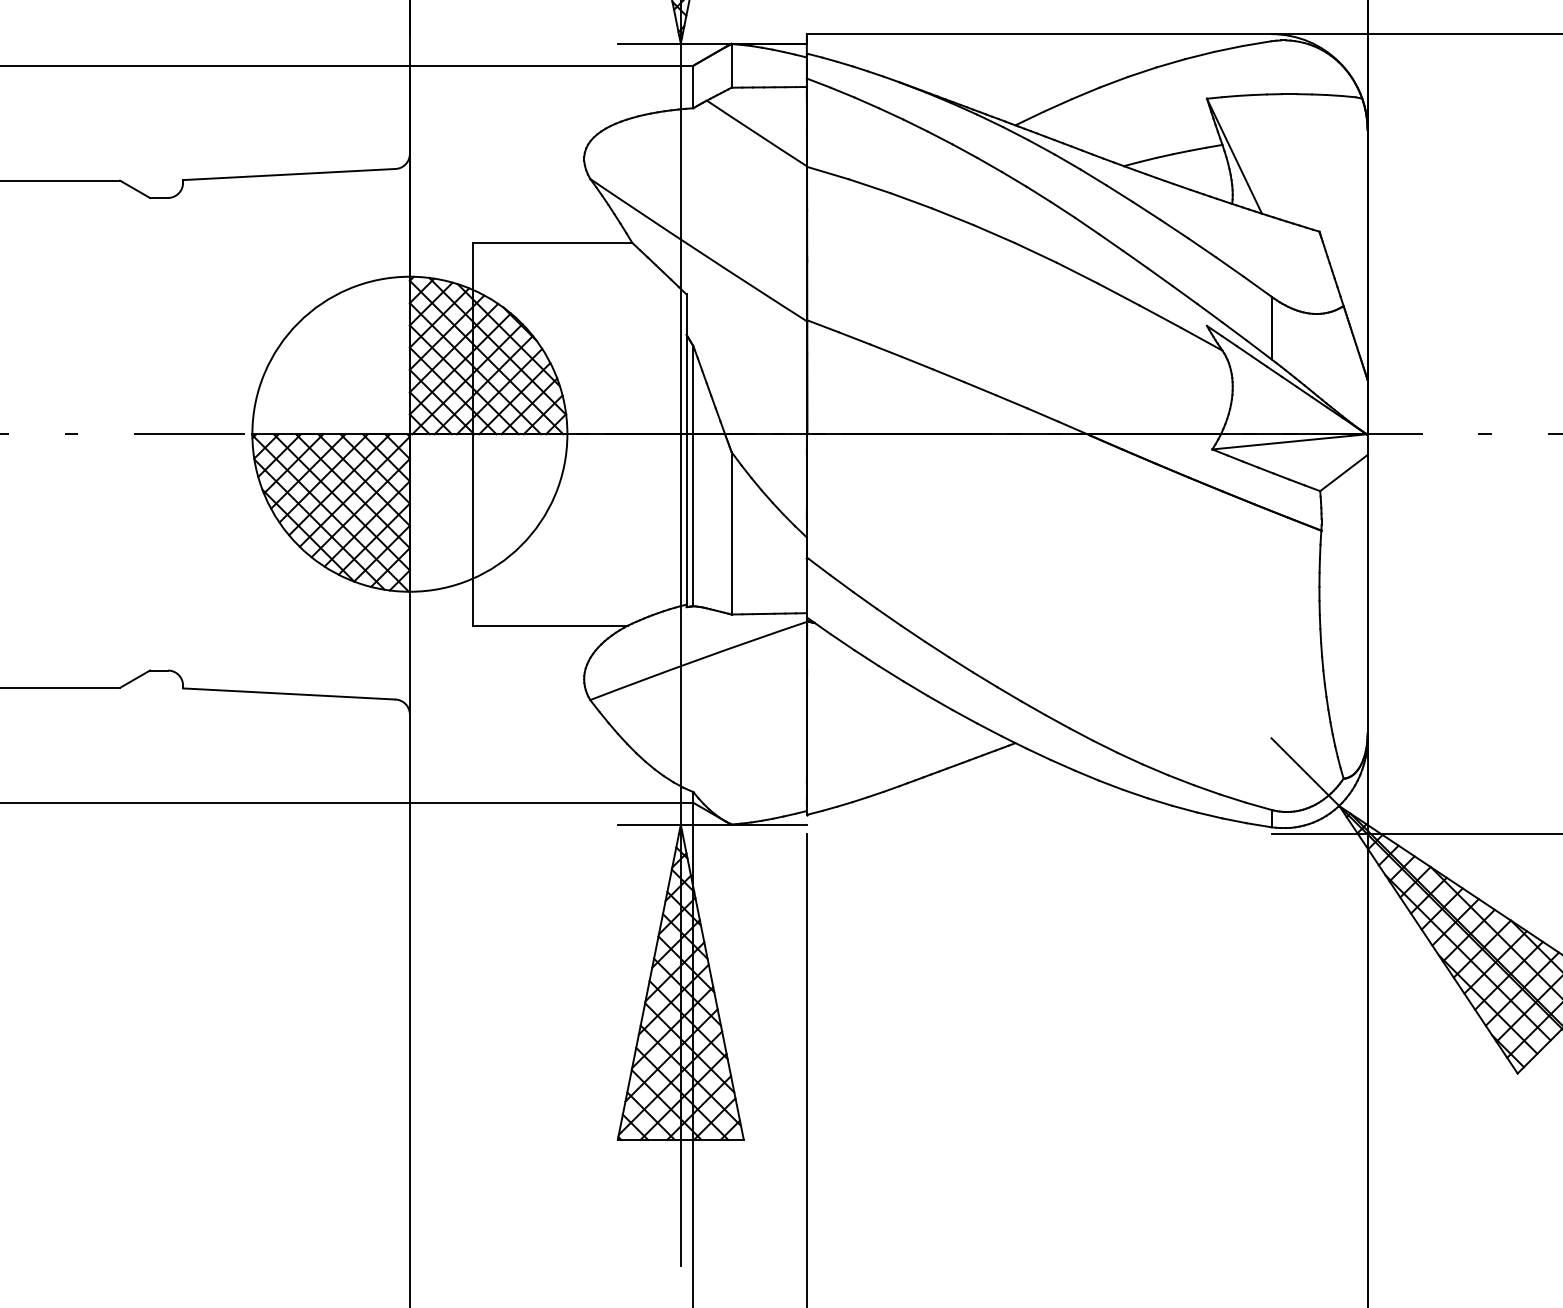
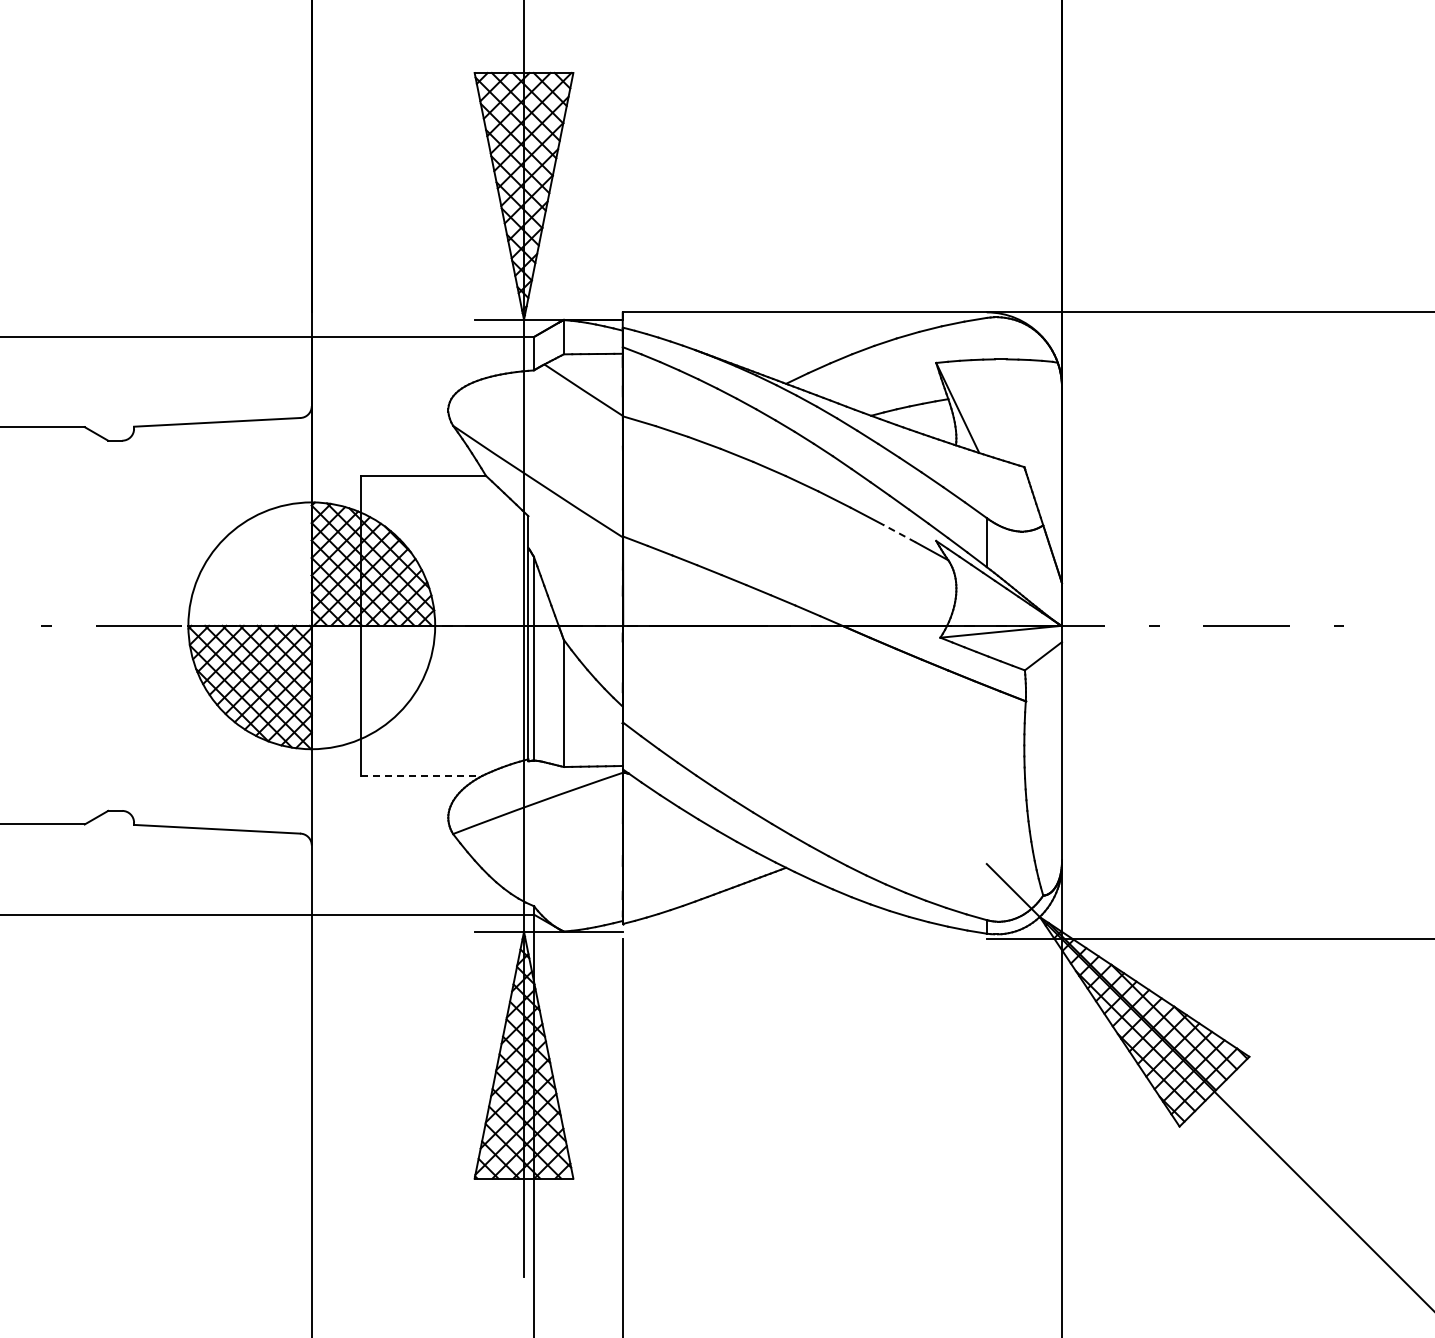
line: (1160, 316) -> (899, 533), solid -> dashed
line: (549, 625) -> (421, 775), solid -> dashed

